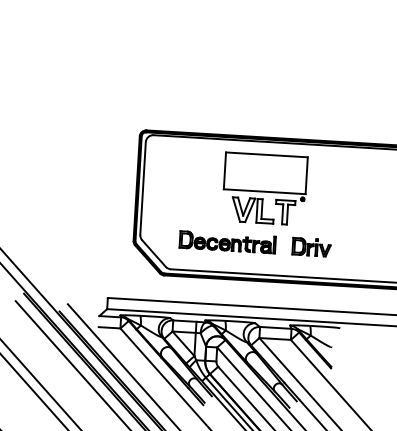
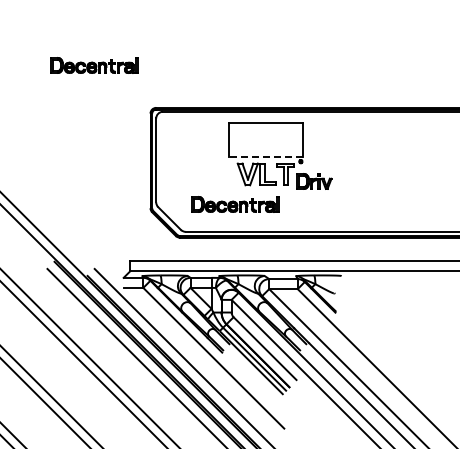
part: (81, 79) -> (94, 65), added
line: (264, 191) -> (265, 156), solid -> dashed
part: (311, 247) -> (314, 181), moved

